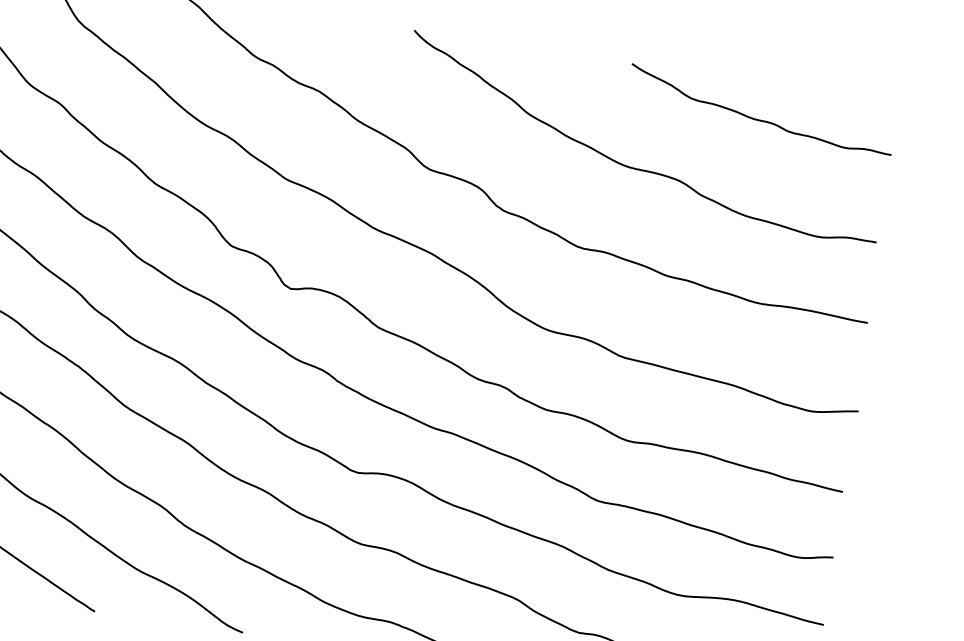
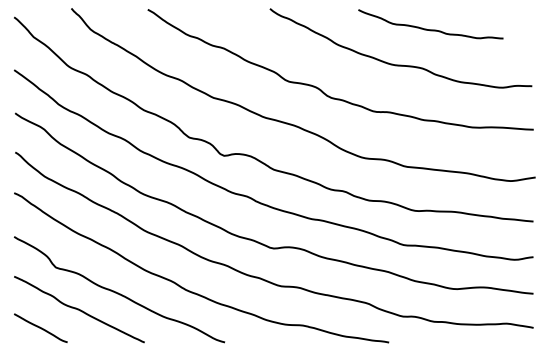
curve: (759, 119) -> (430, 29), moved

